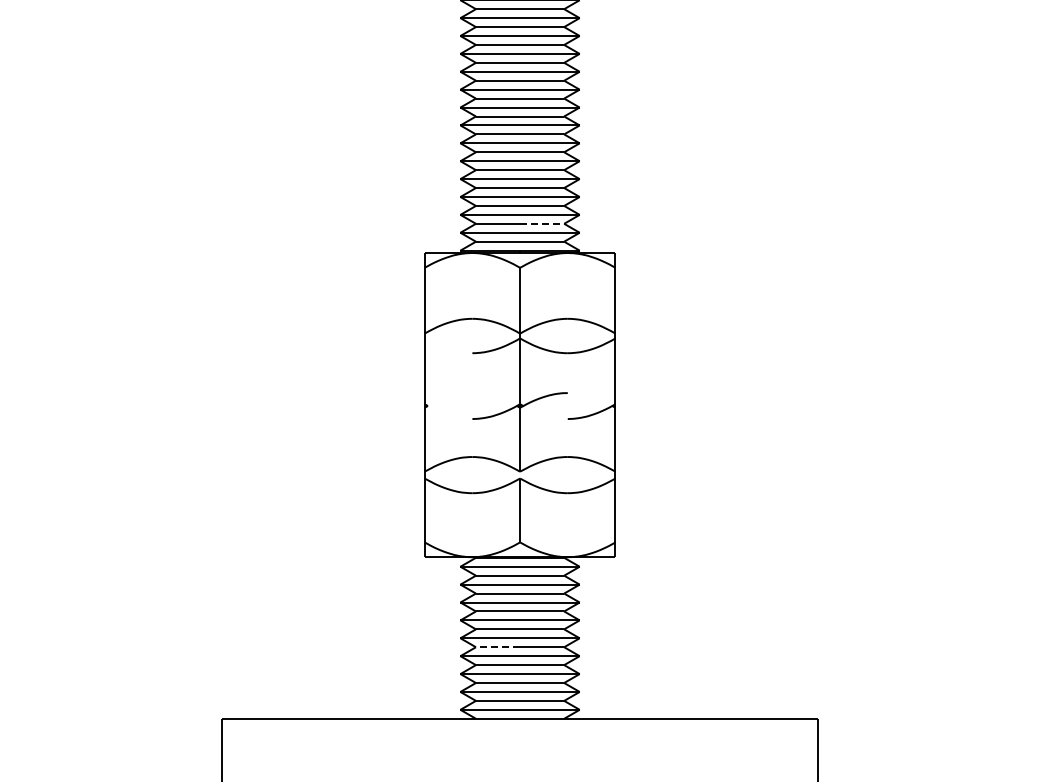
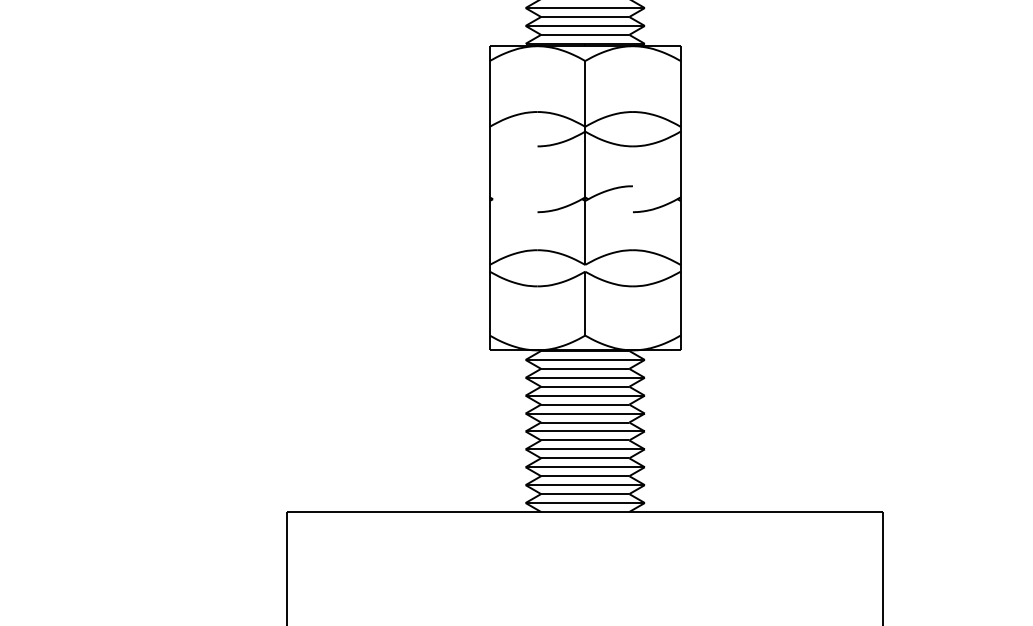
line: (542, 223) -> (607, 16), dashed -> solid
line: (497, 647) -> (562, 440), dashed -> solid

